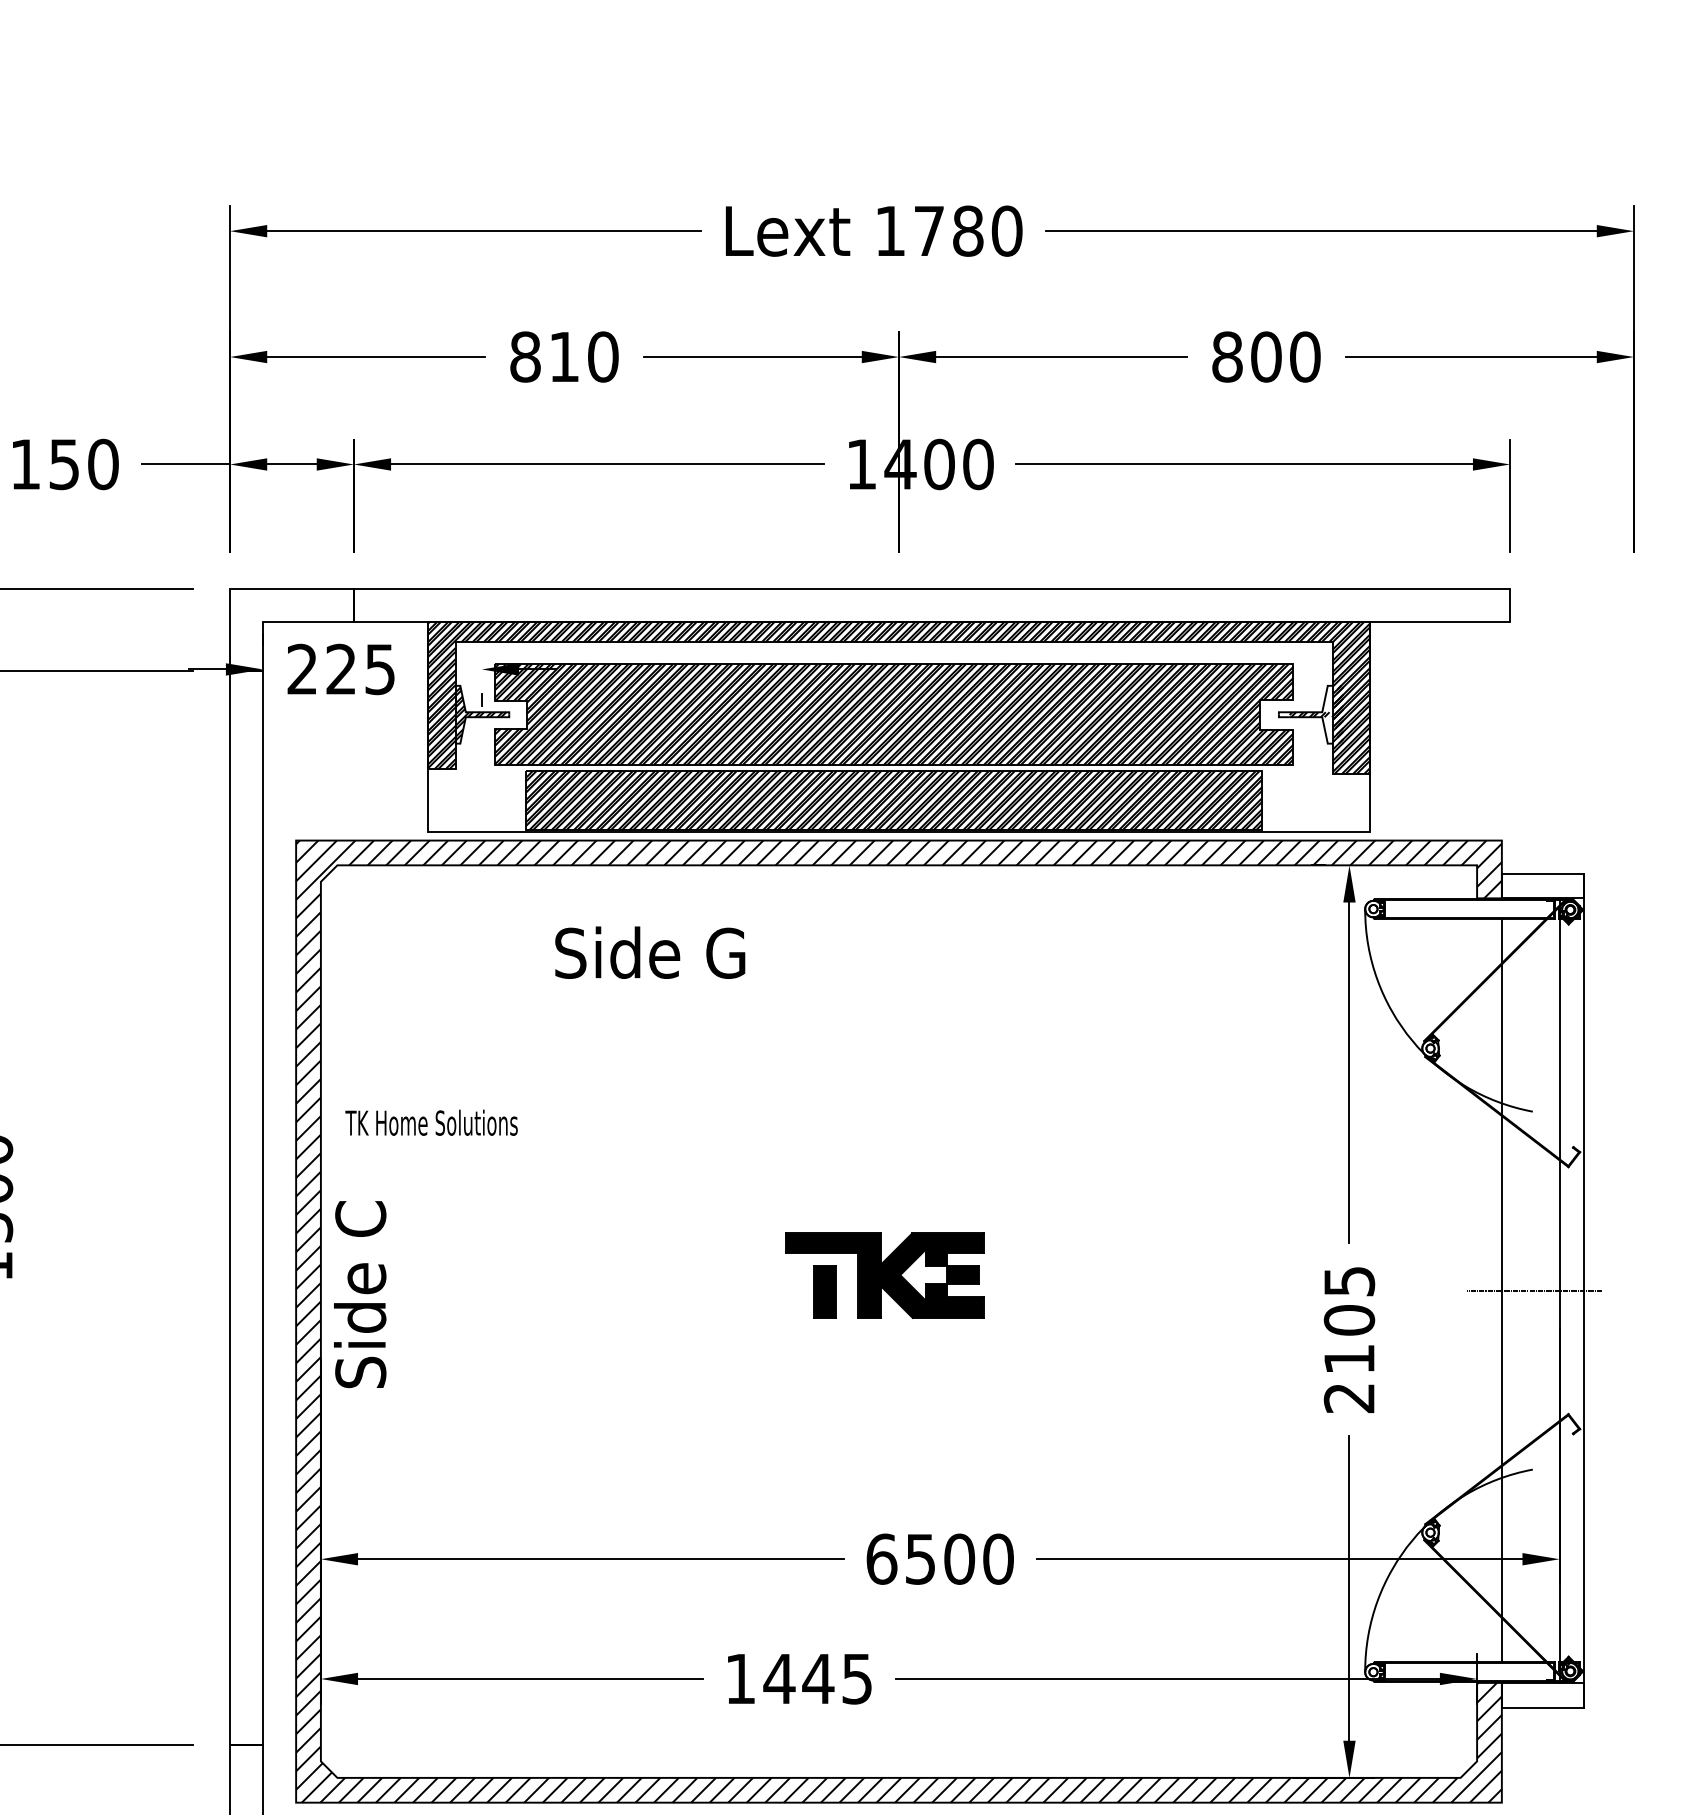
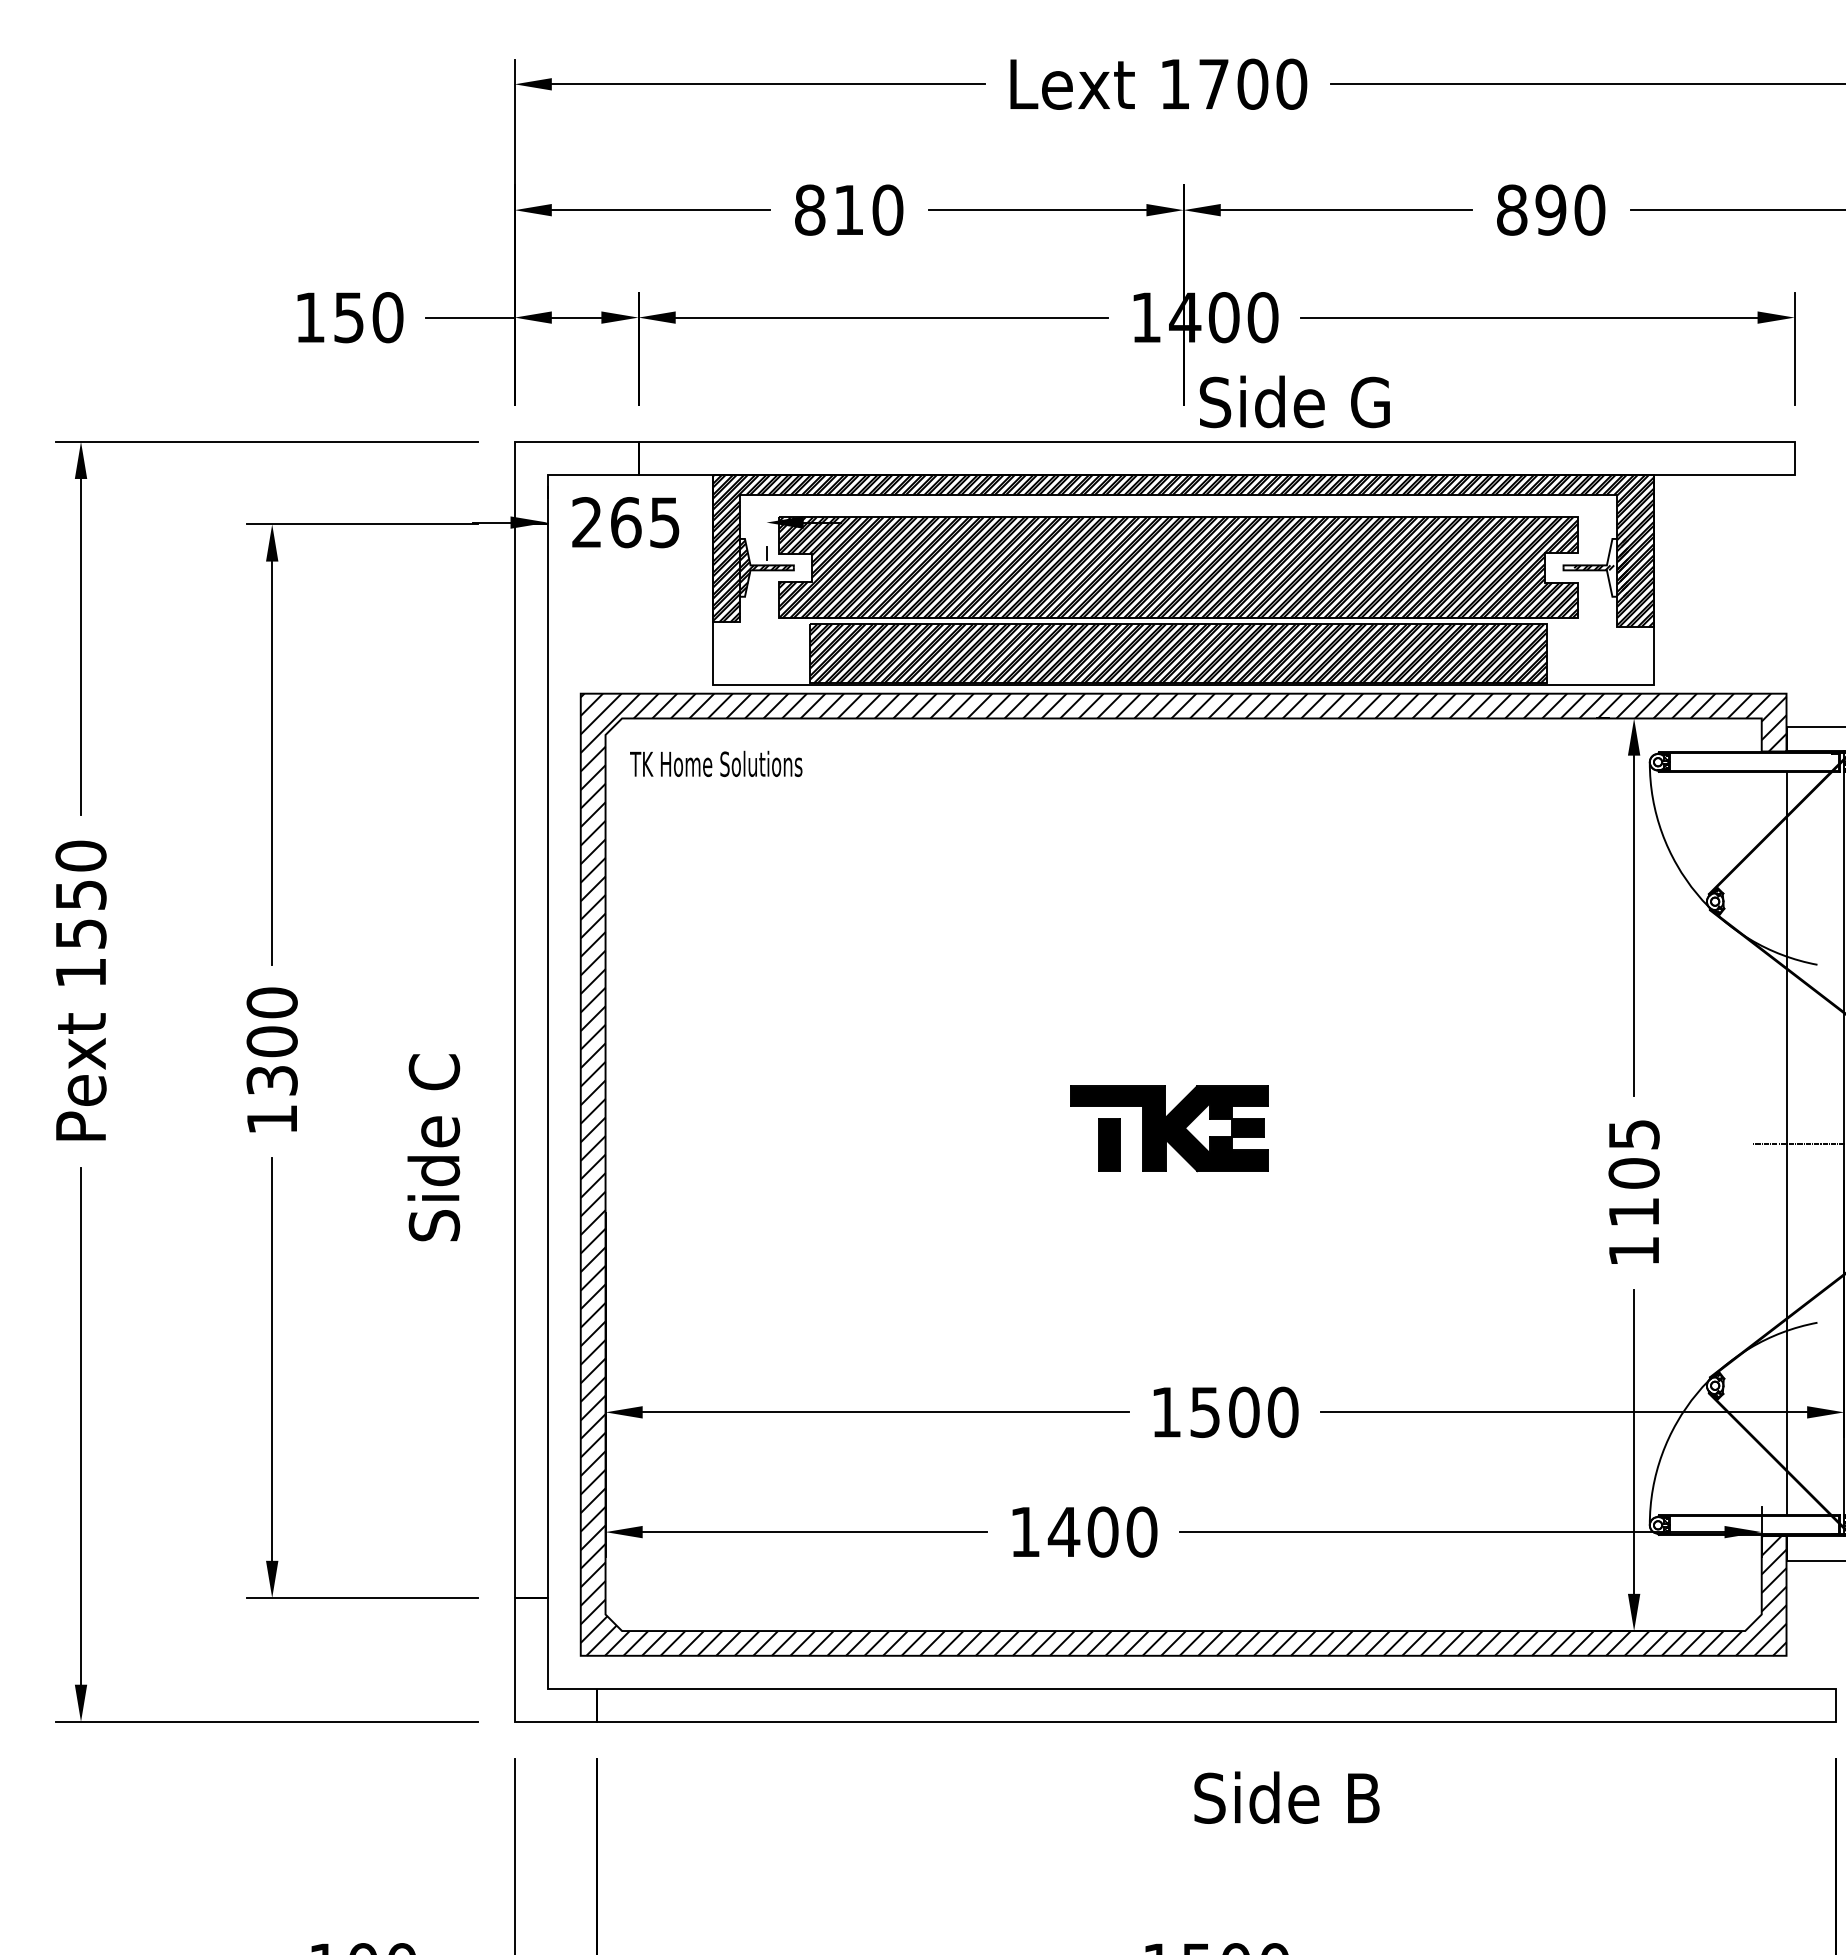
text: (967, 230) -> (1252, 83), 1780 -> 1700
text: (1265, 356) -> (1550, 209), 800 -> 890
text: (341, 669) -> (626, 522), 225 -> 265
text: (649, 952) -> (1294, 401), moved
text: (431, 1122) -> (716, 763), moved
text: (359, 1294) -> (433, 1147), moved
text: (1348, 1398) -> (1633, 1251), 2105 -> 1105
text: (881, 1558) -> (1166, 1411), 6500 -> 1500
text: (836, 1678) -> (1121, 1531), 1445 -> 1400

